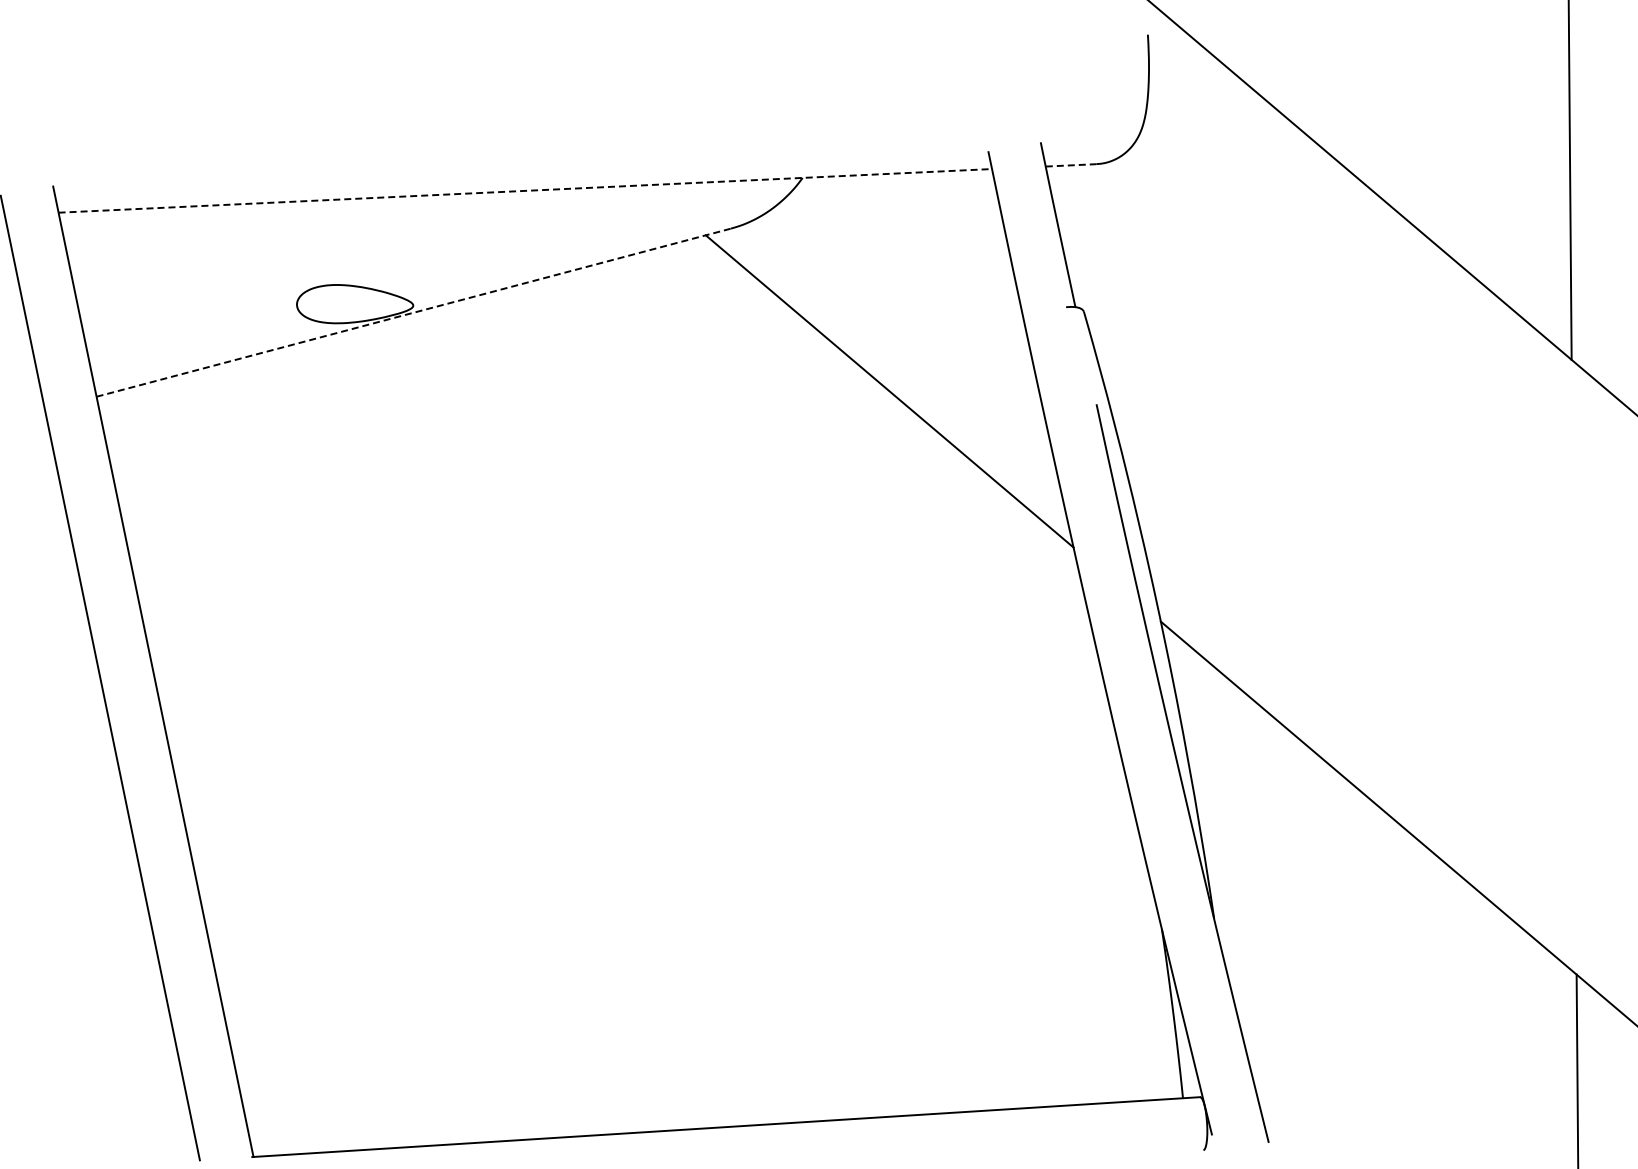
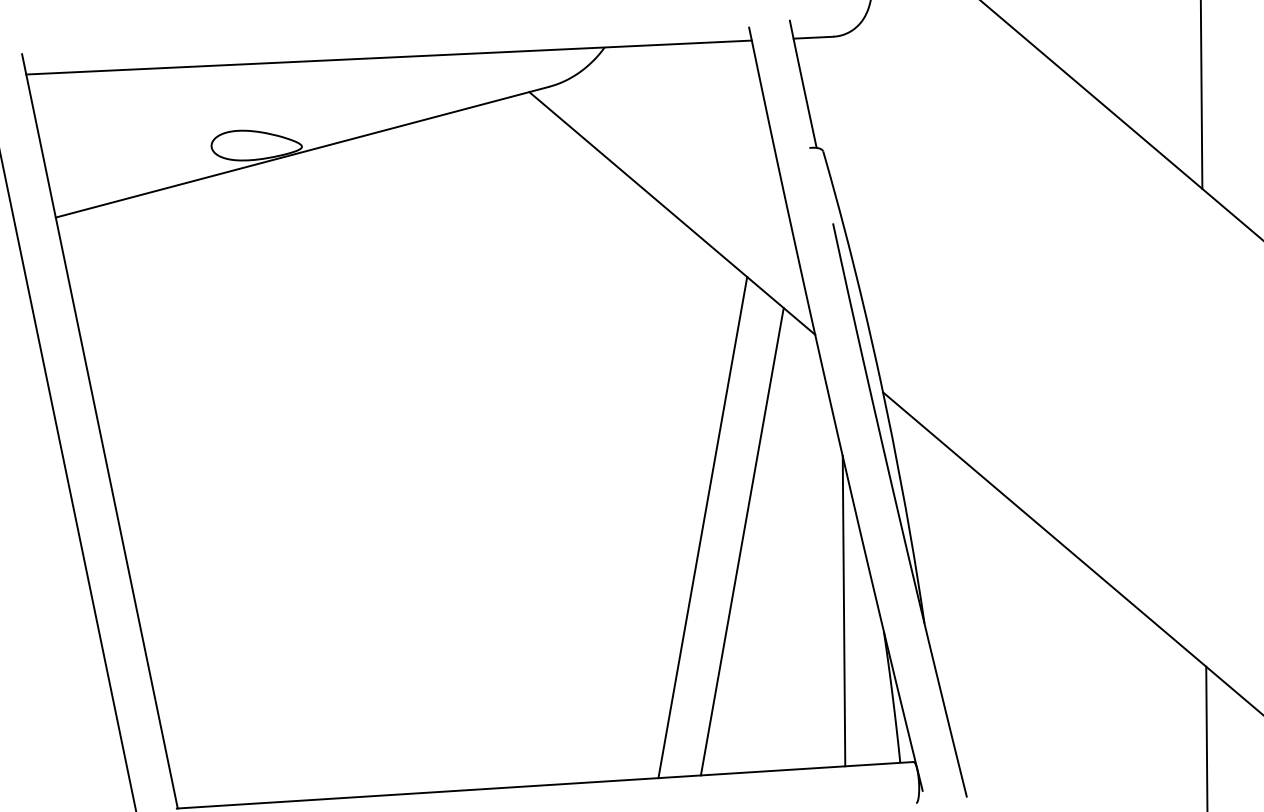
line: (1071, 165) -> (813, 37), dashed -> solid
line: (525, 190) -> (389, 57), dashed -> solid
line: (413, 312) -> (302, 152), dashed -> solid
line: (928, 795) -> (702, 527), added
line: (979, 813) -> (742, 541), added
line: (1110, 902) -> (843, 610), added

